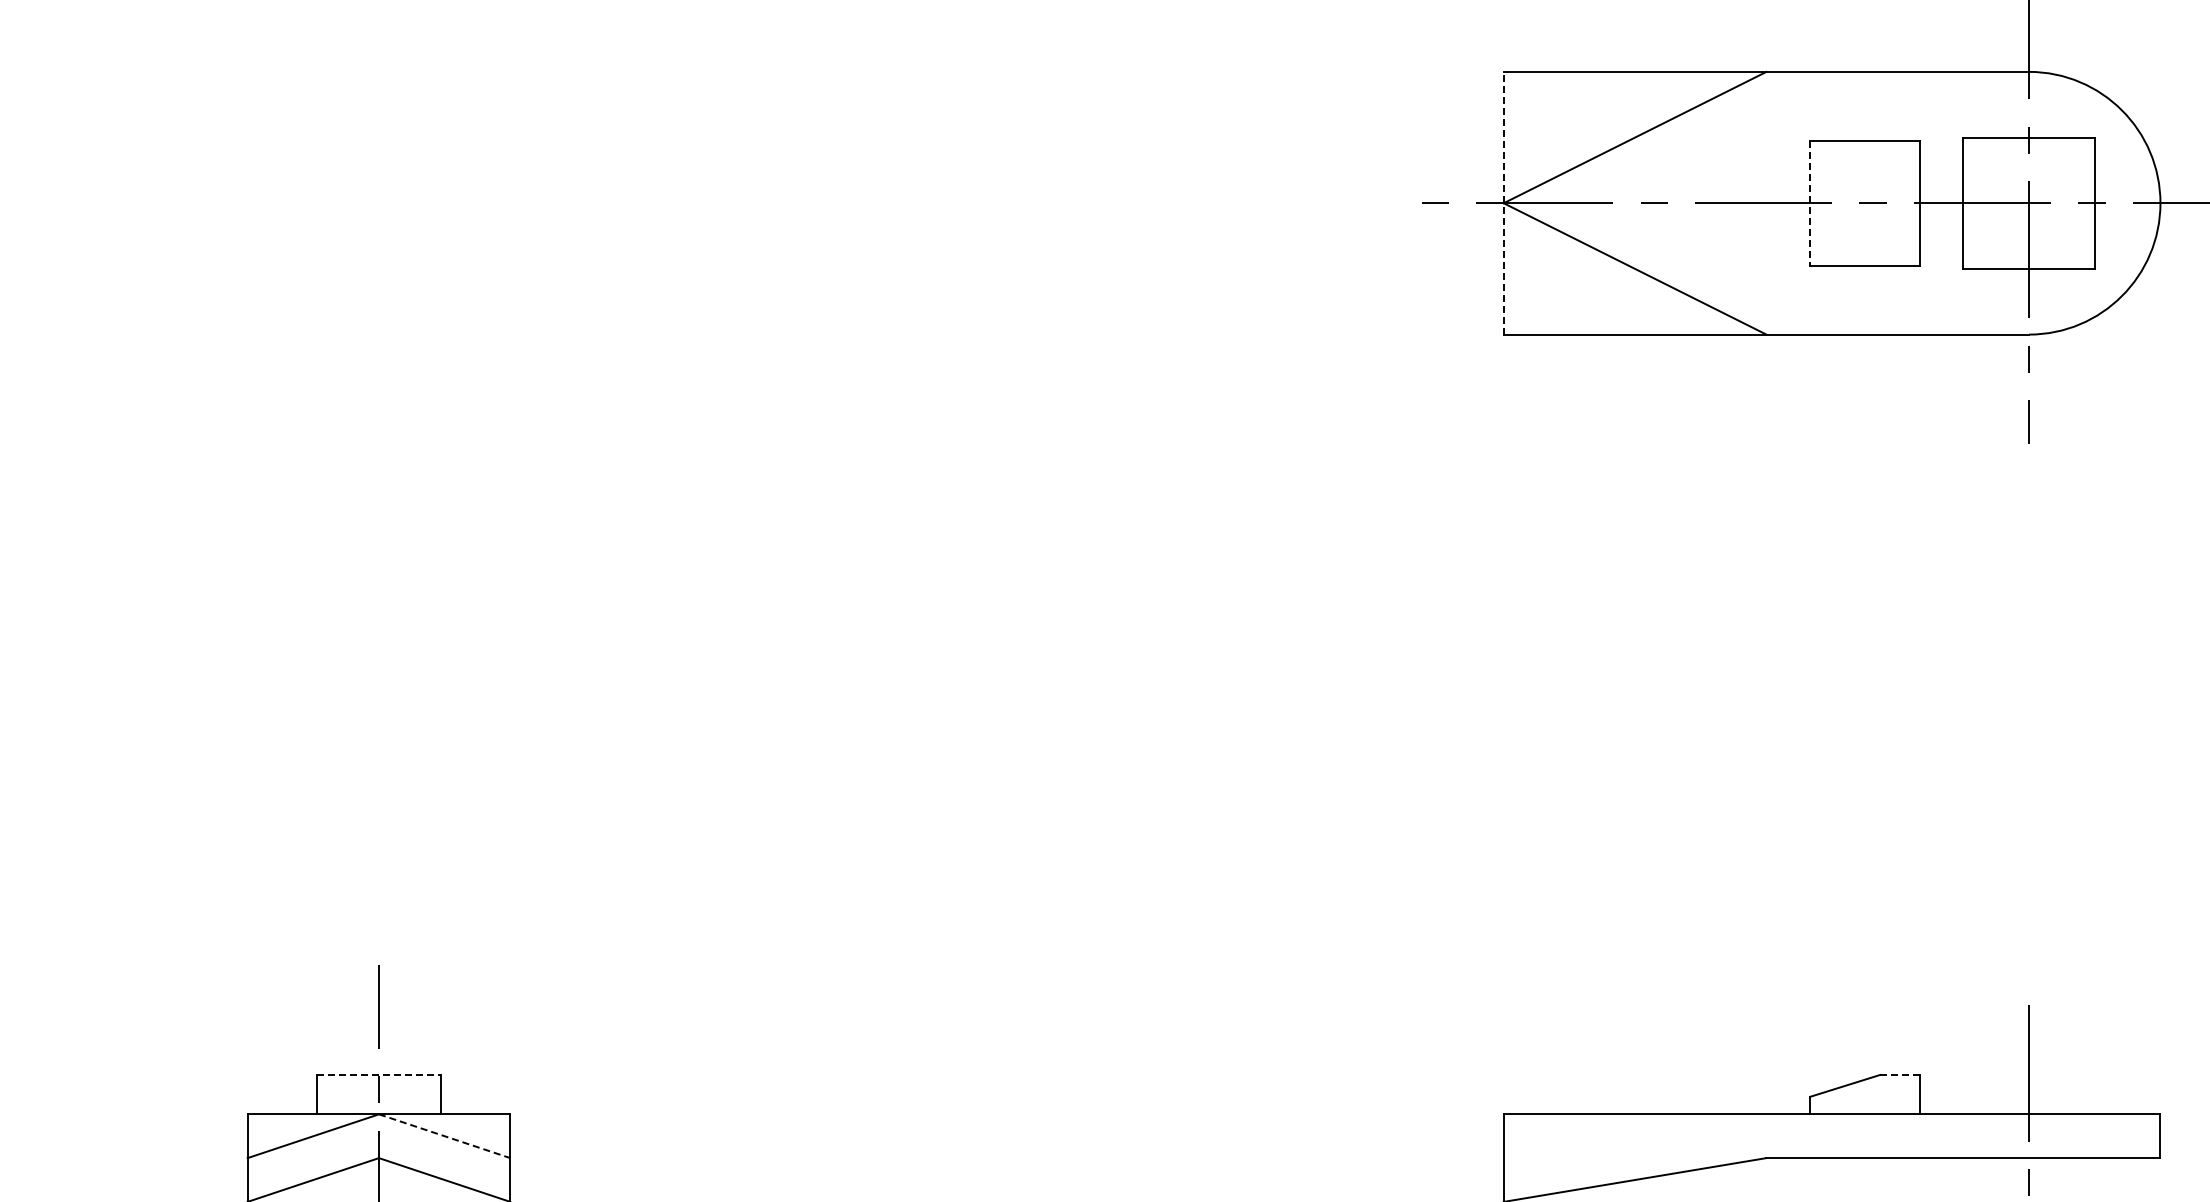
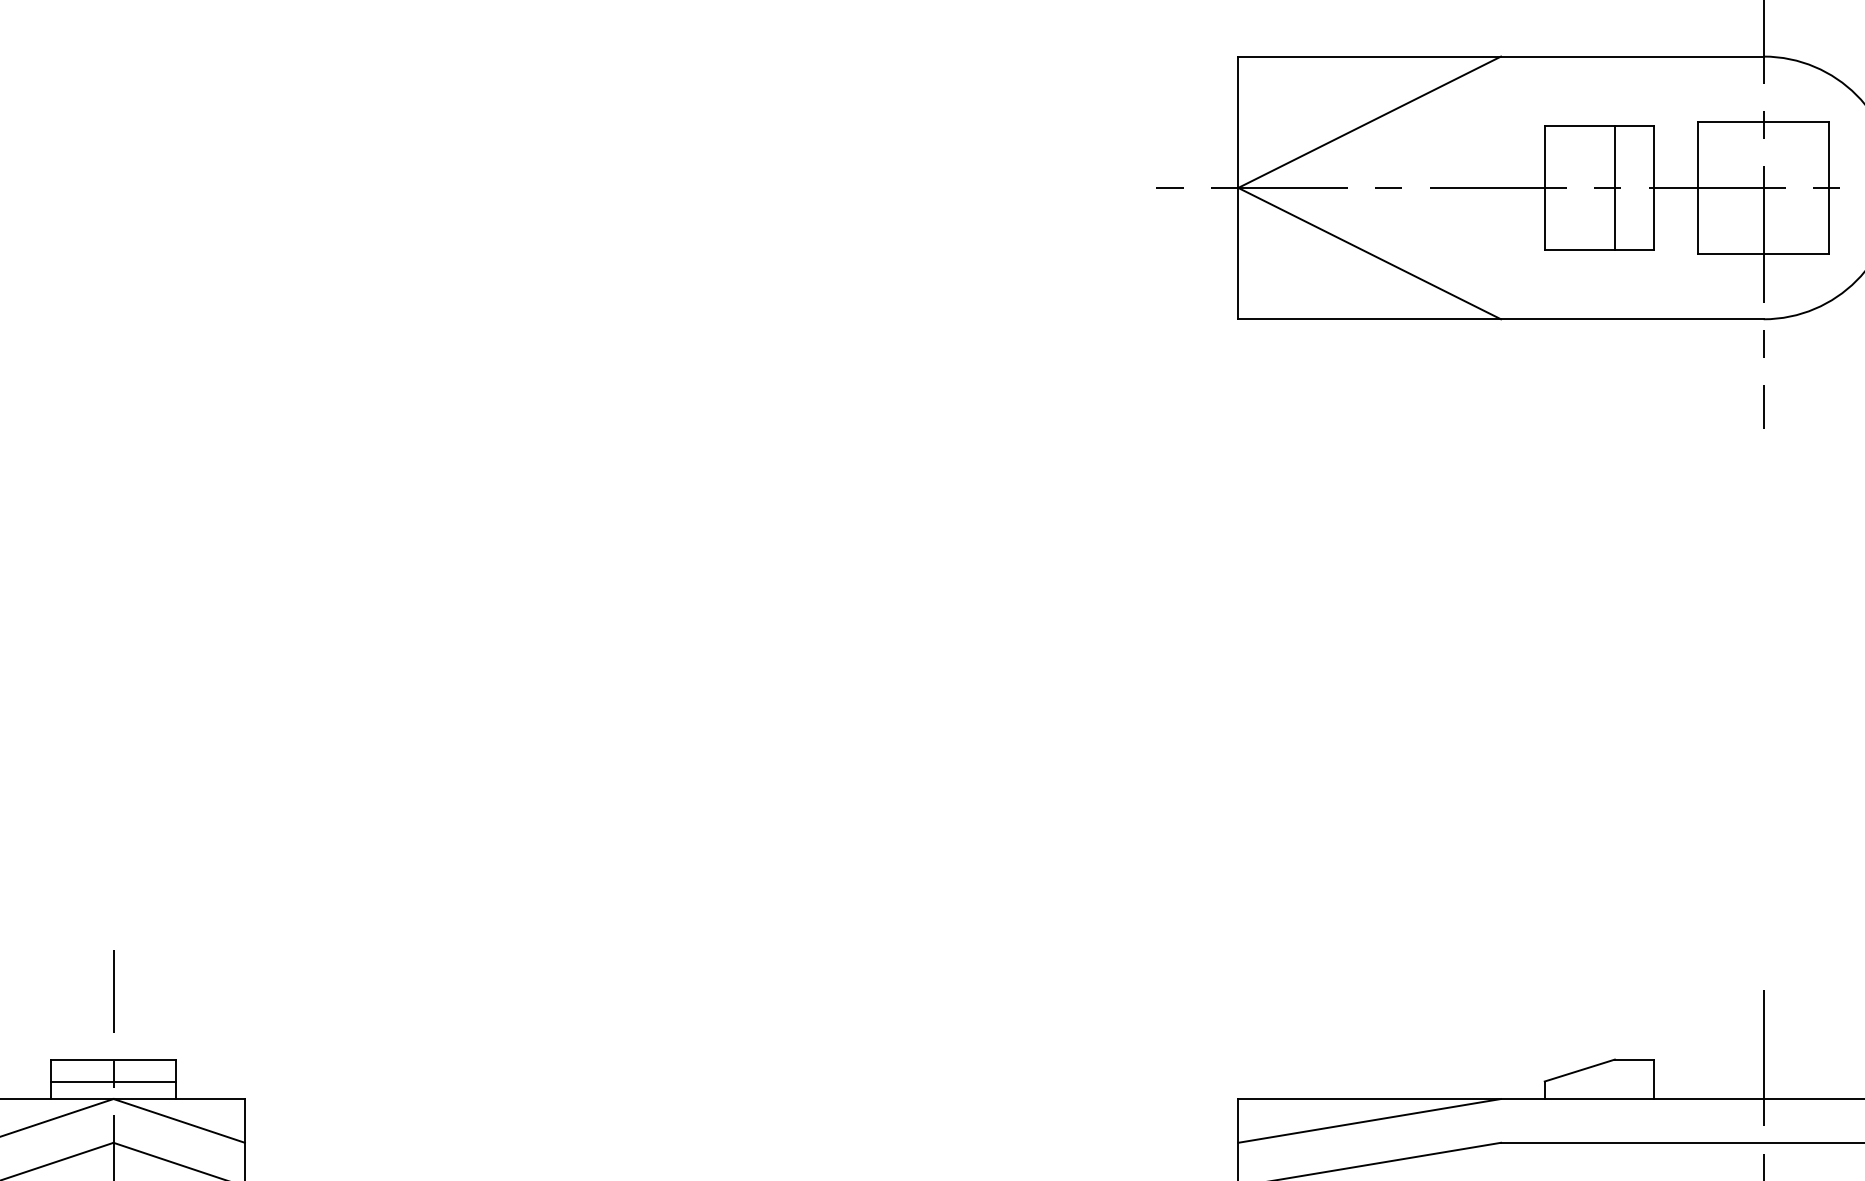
line: (1503, 202) -> (1238, 187), dashed -> solid
line: (1880, 202) -> (1615, 187), added
line: (1810, 203) -> (1545, 188), dashed -> solid
line: (379, 1074) -> (114, 1059), dashed -> solid
line: (1899, 1074) -> (1634, 1059), dashed -> solid
line: (378, 1096) -> (113, 1081), added
line: (445, 1136) -> (180, 1121), dashed -> solid
line: (1634, 1136) -> (1369, 1121), added

